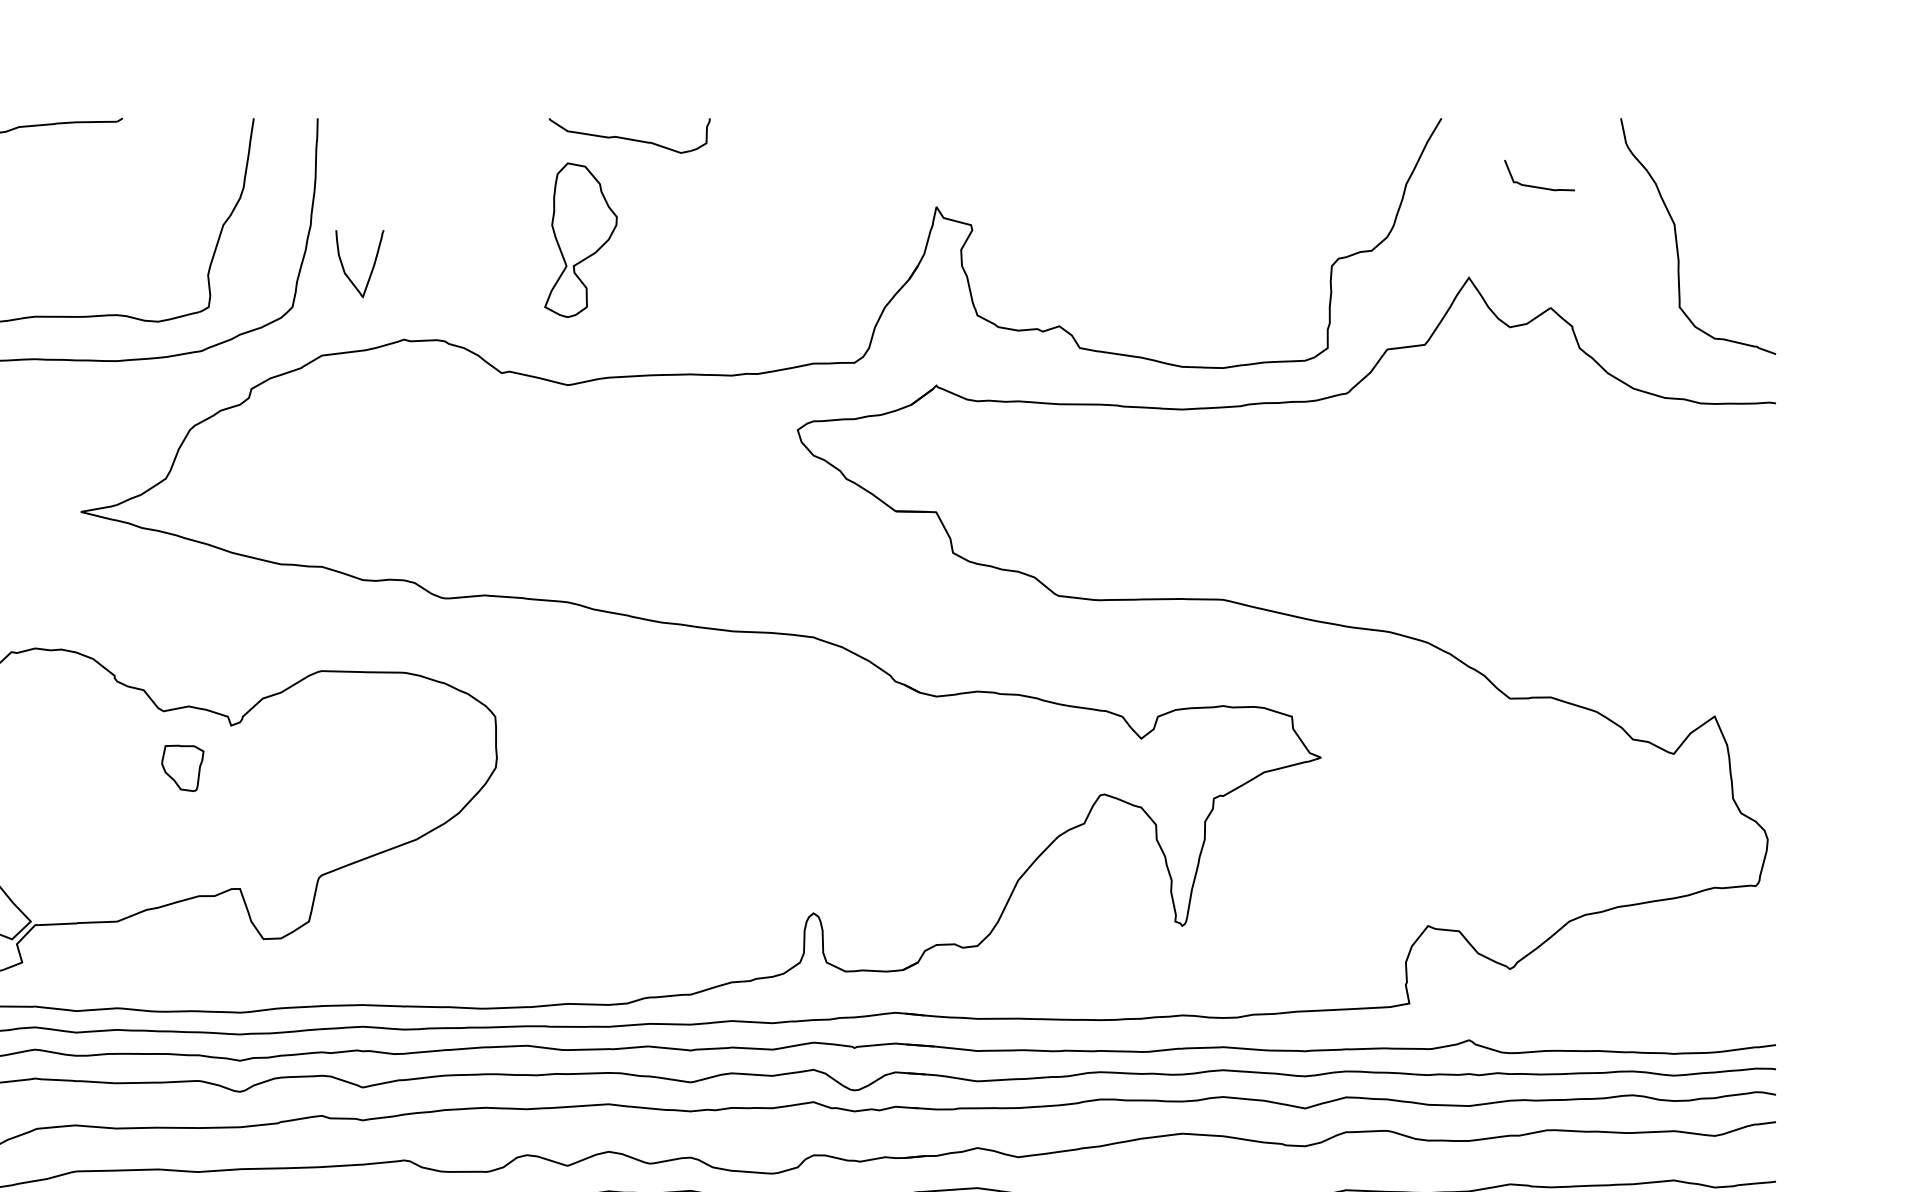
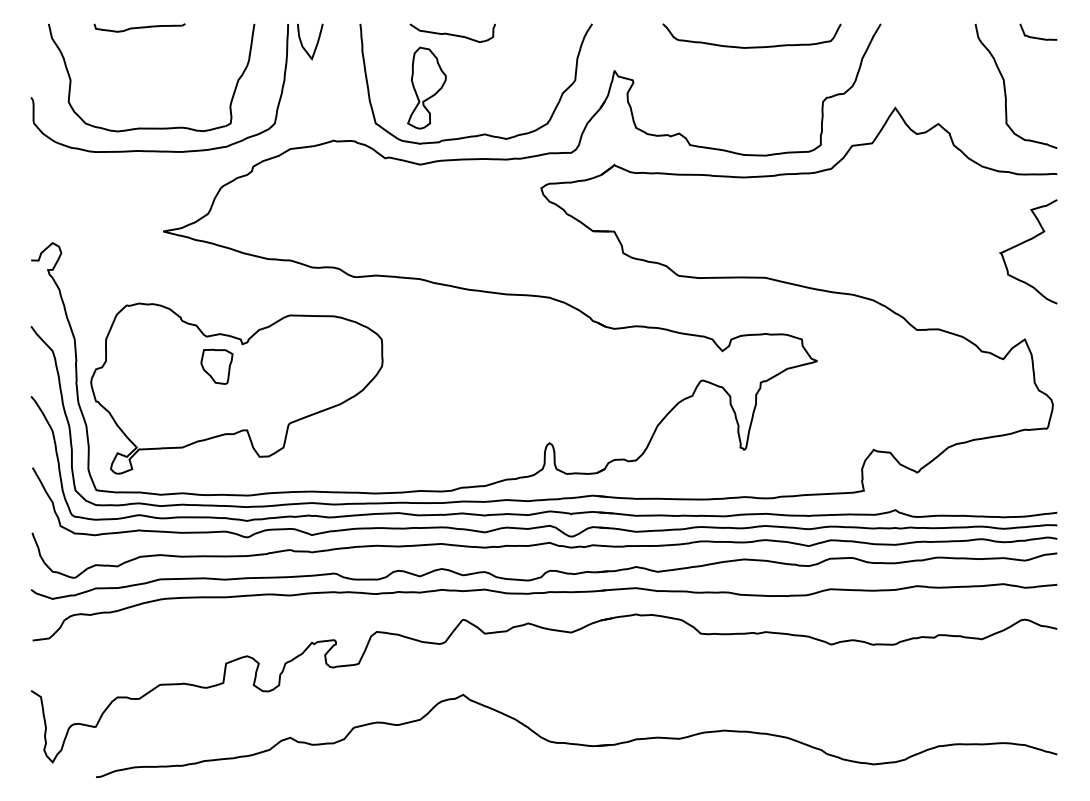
curve: (1196, 161) -> (751, 46), added
curve: (1539, 185) -> (1038, 37), moved
curve: (371, 267) -> (316, 43), moved
curve: (688, 326) -> (483, 133), added
curve: (1717, 532) -> (1026, 242), added
part: (181, 767) -> (216, 366), size x1.43

